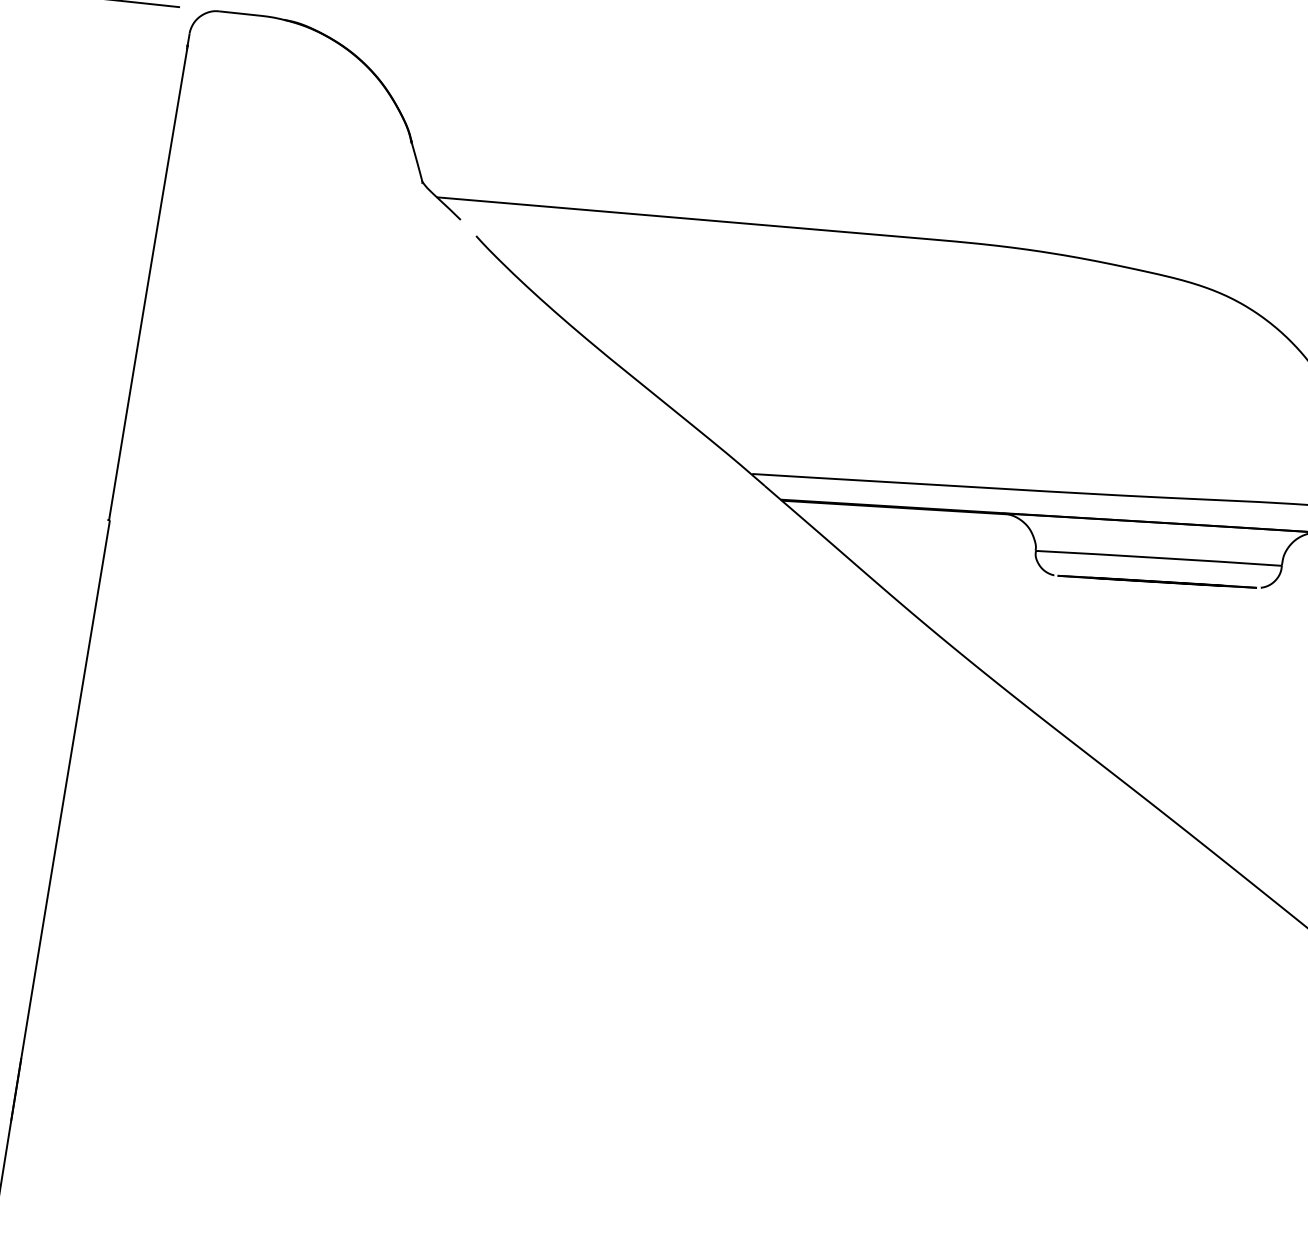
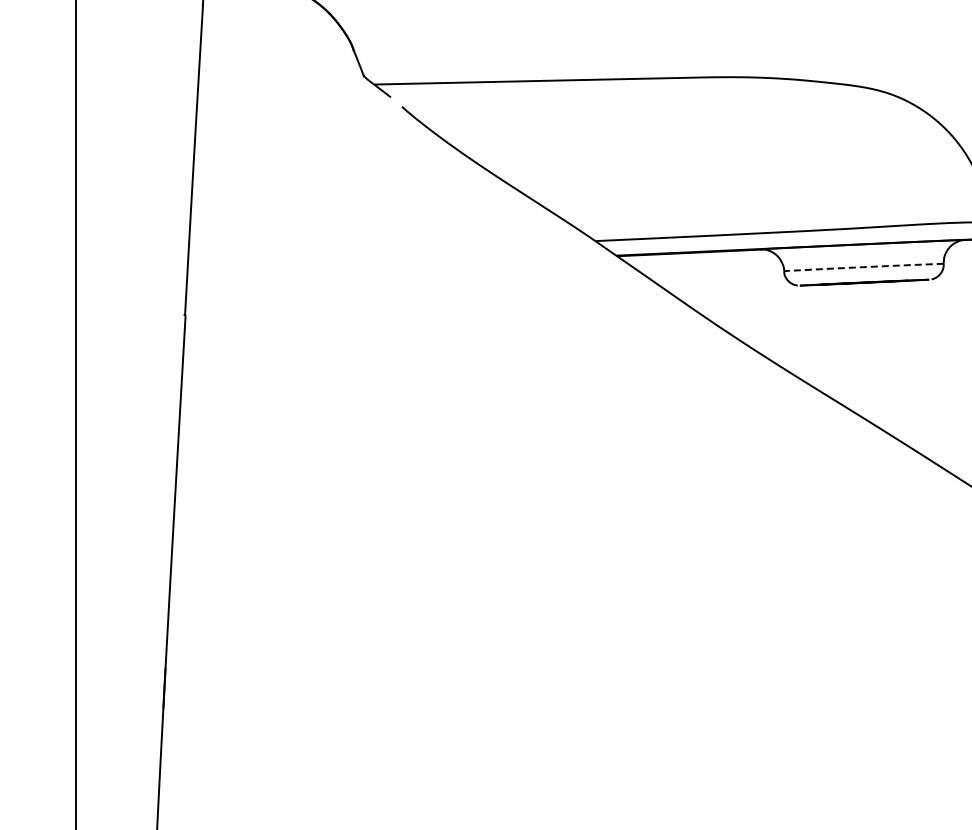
arc: (1158, 558) -> (863, 267), solid -> dashed

